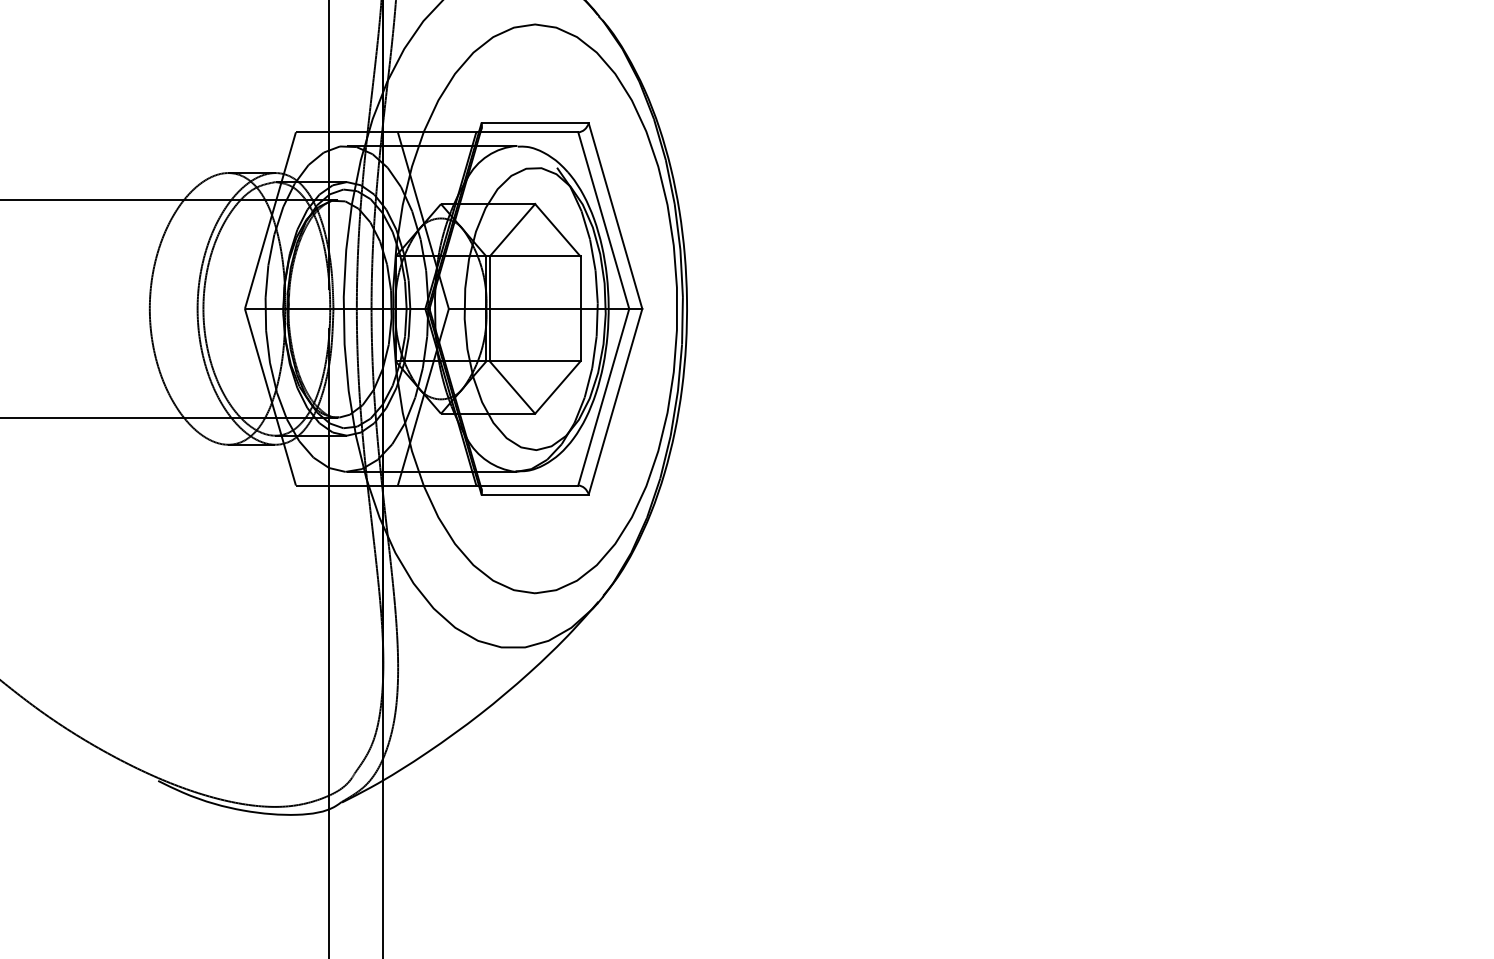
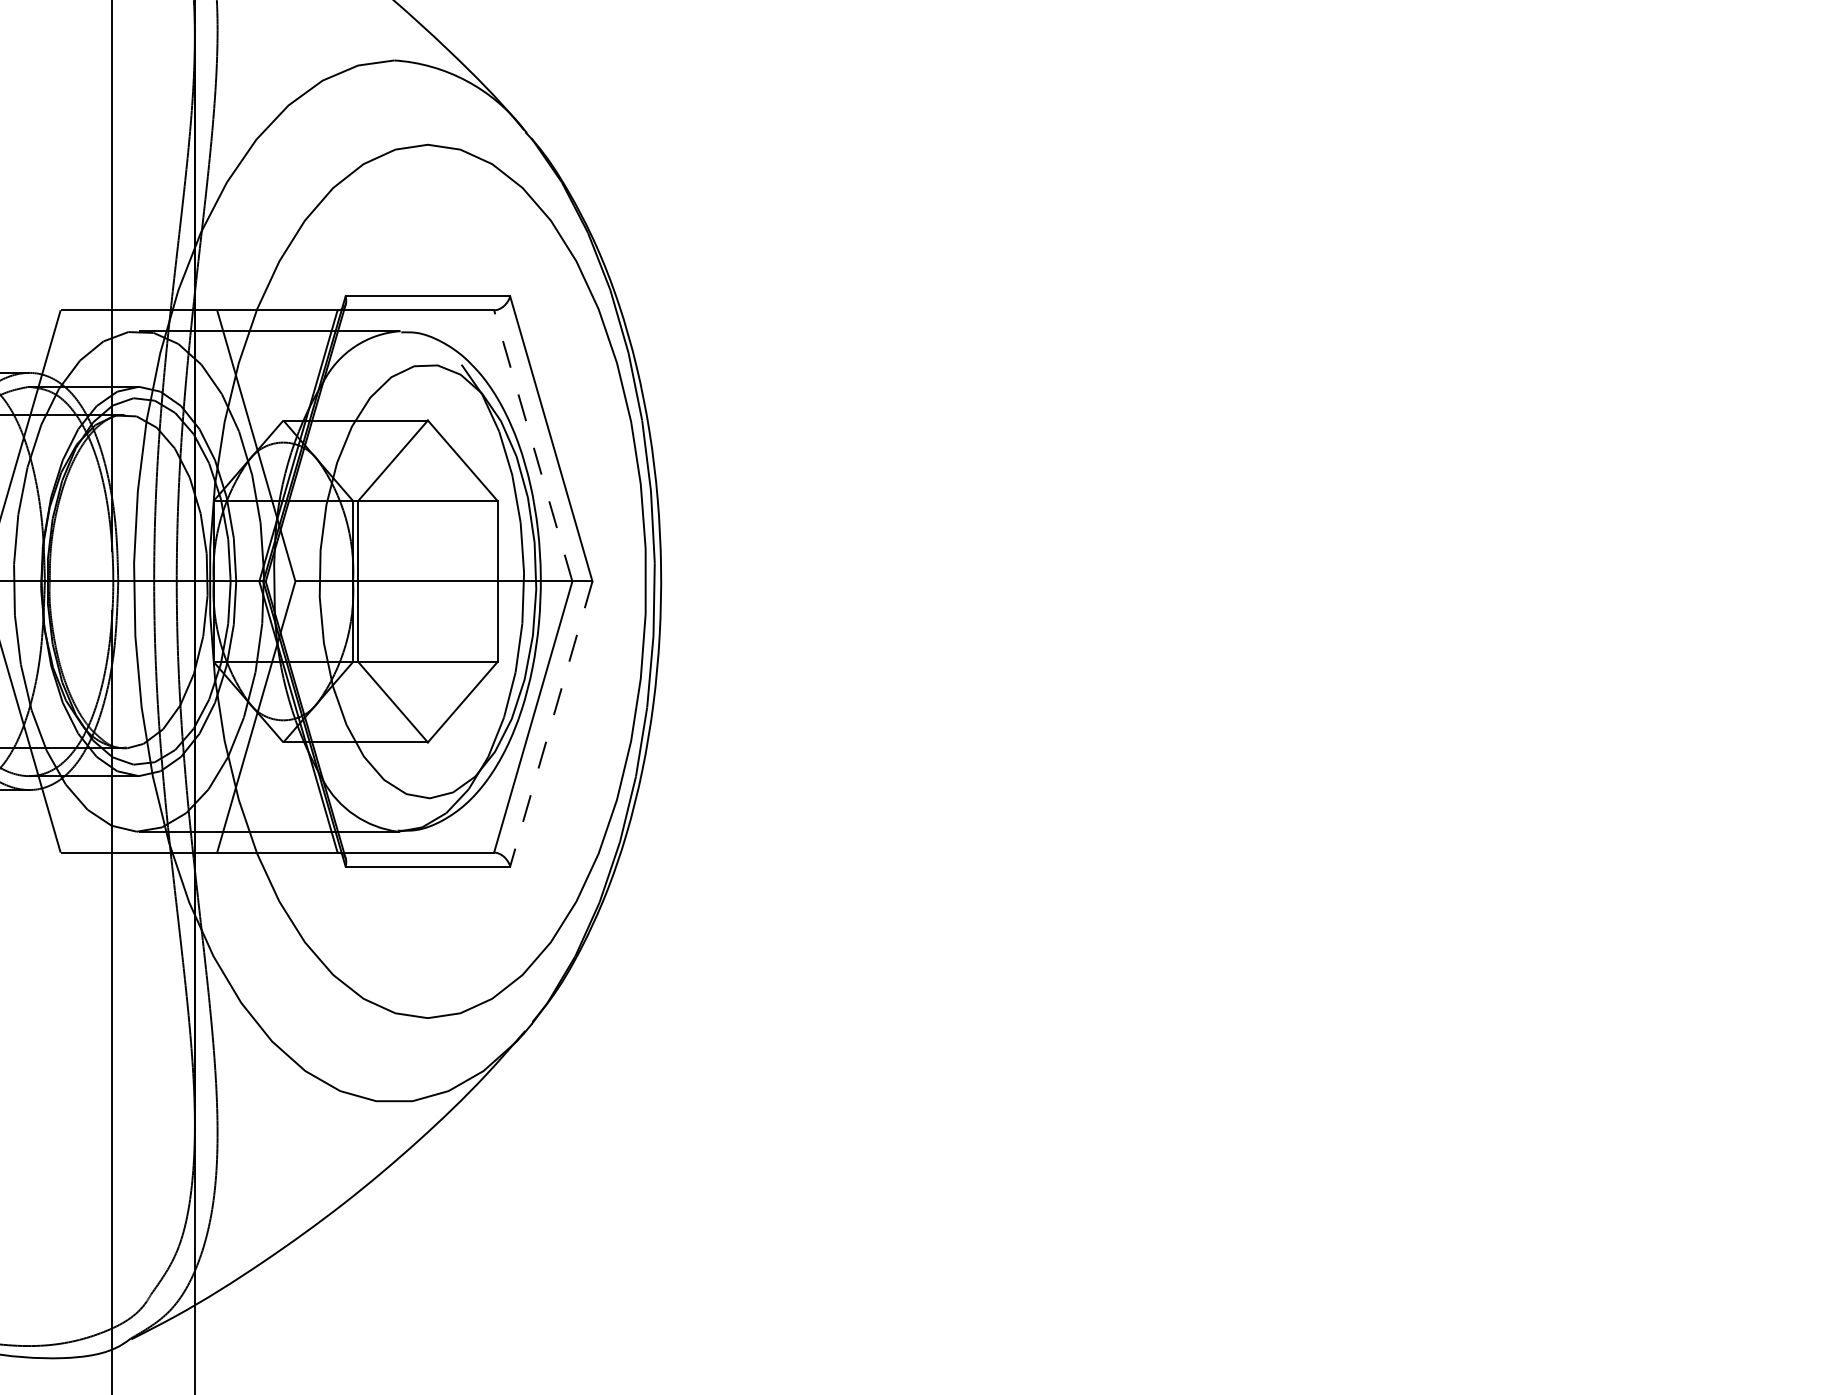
line: (603, 220) -> (532, 445), solid -> dashed
line: (615, 401) -> (551, 723), solid -> dashed

